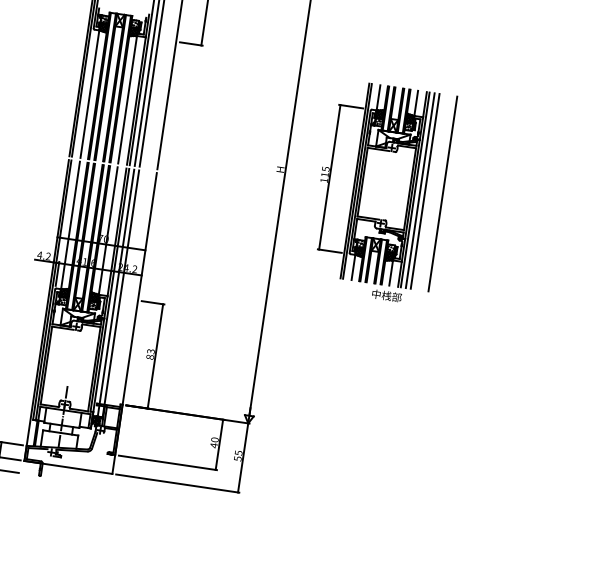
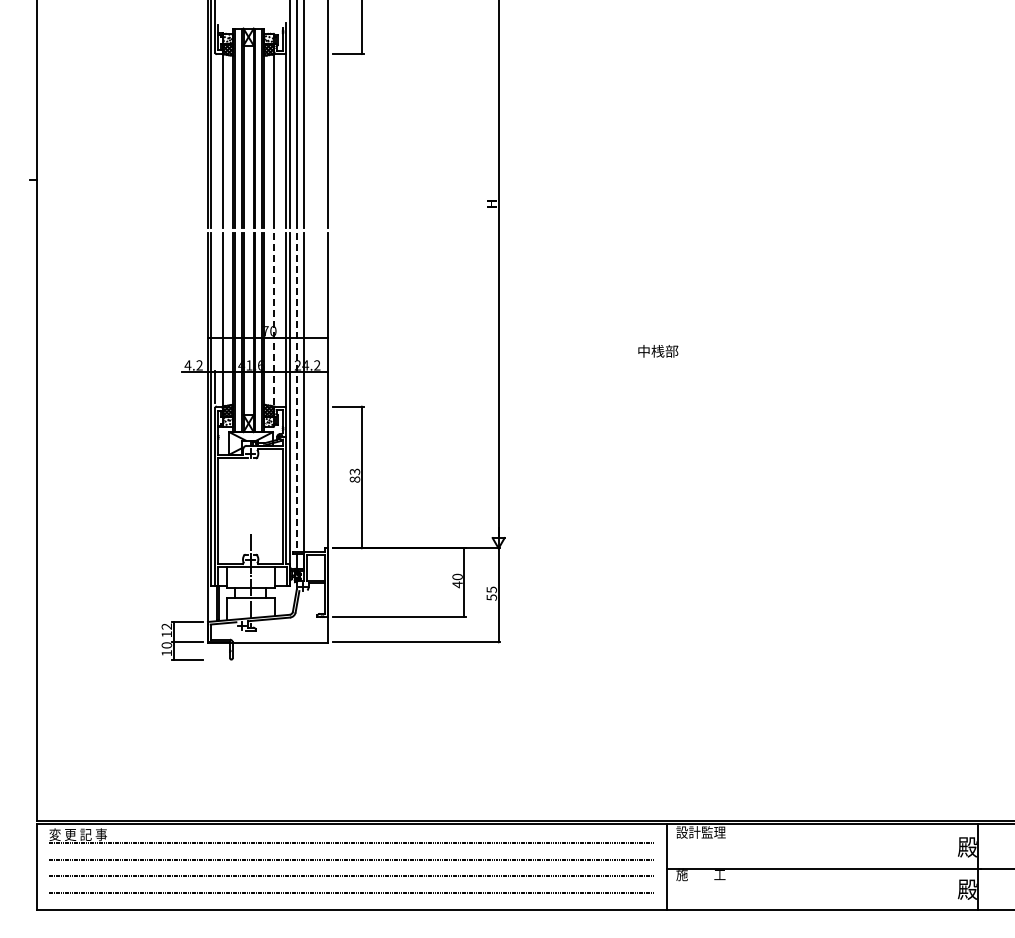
part: (373, 183) -> (618, 204), removed
line: (442, 193) -> (712, 204), removed
line: (108, 230) -> (274, 319), solid -> dashed
line: (116, 286) -> (296, 392), solid -> dashed

